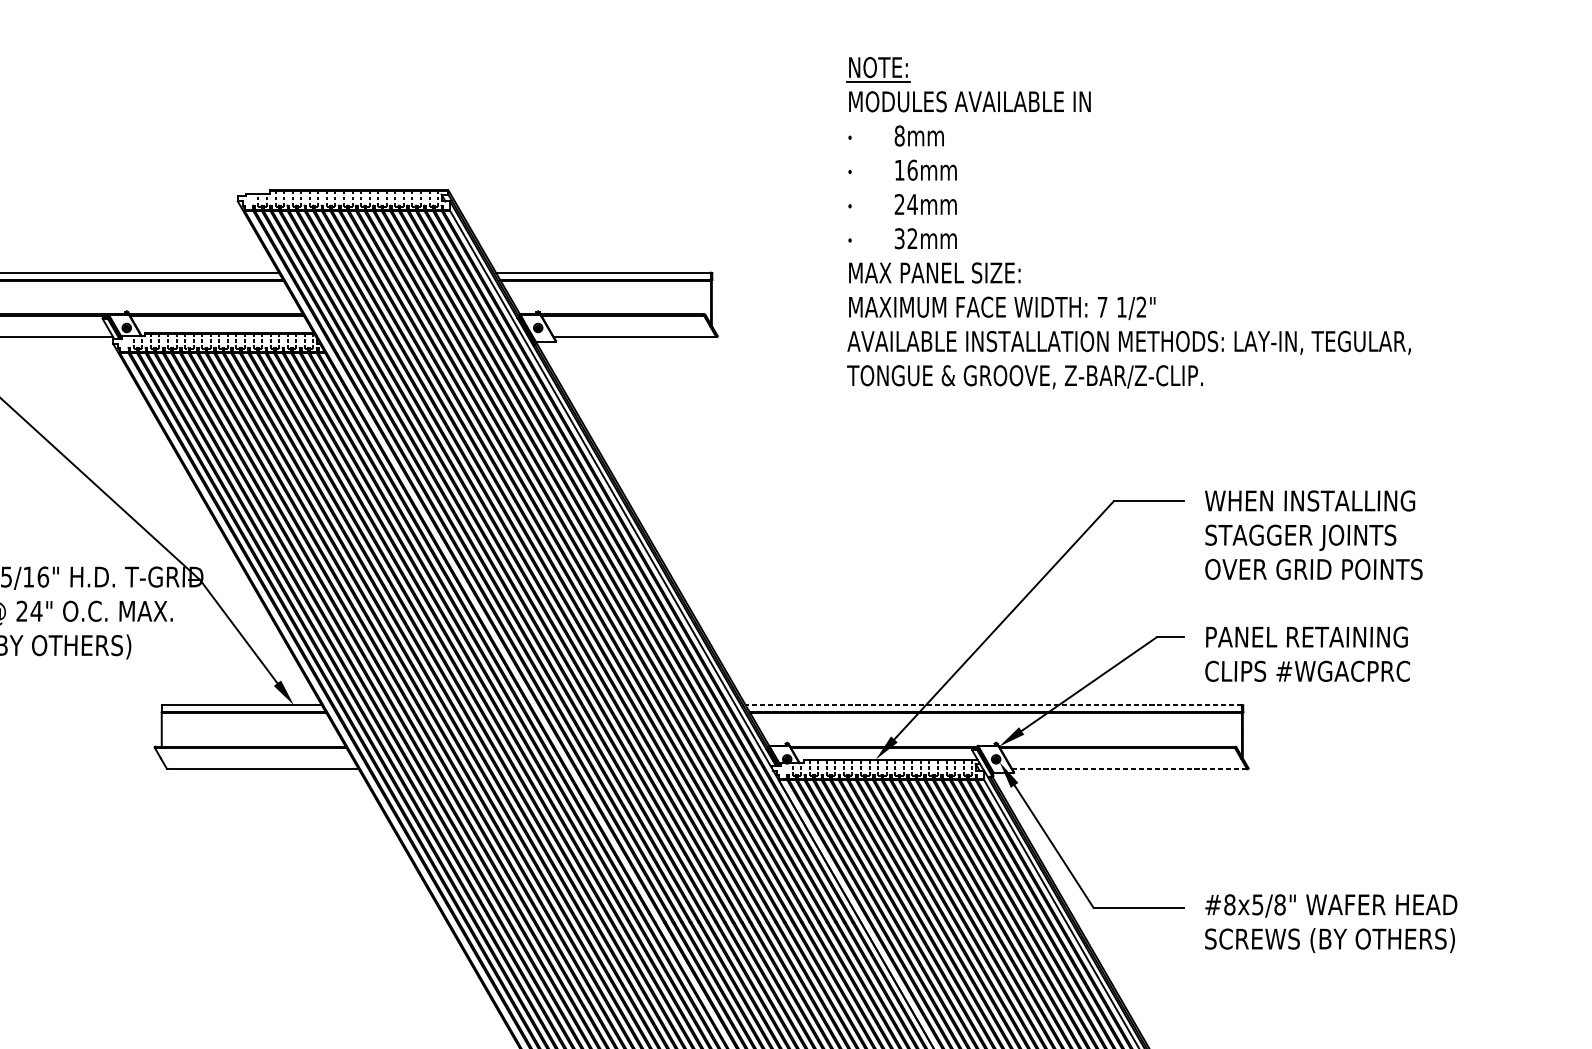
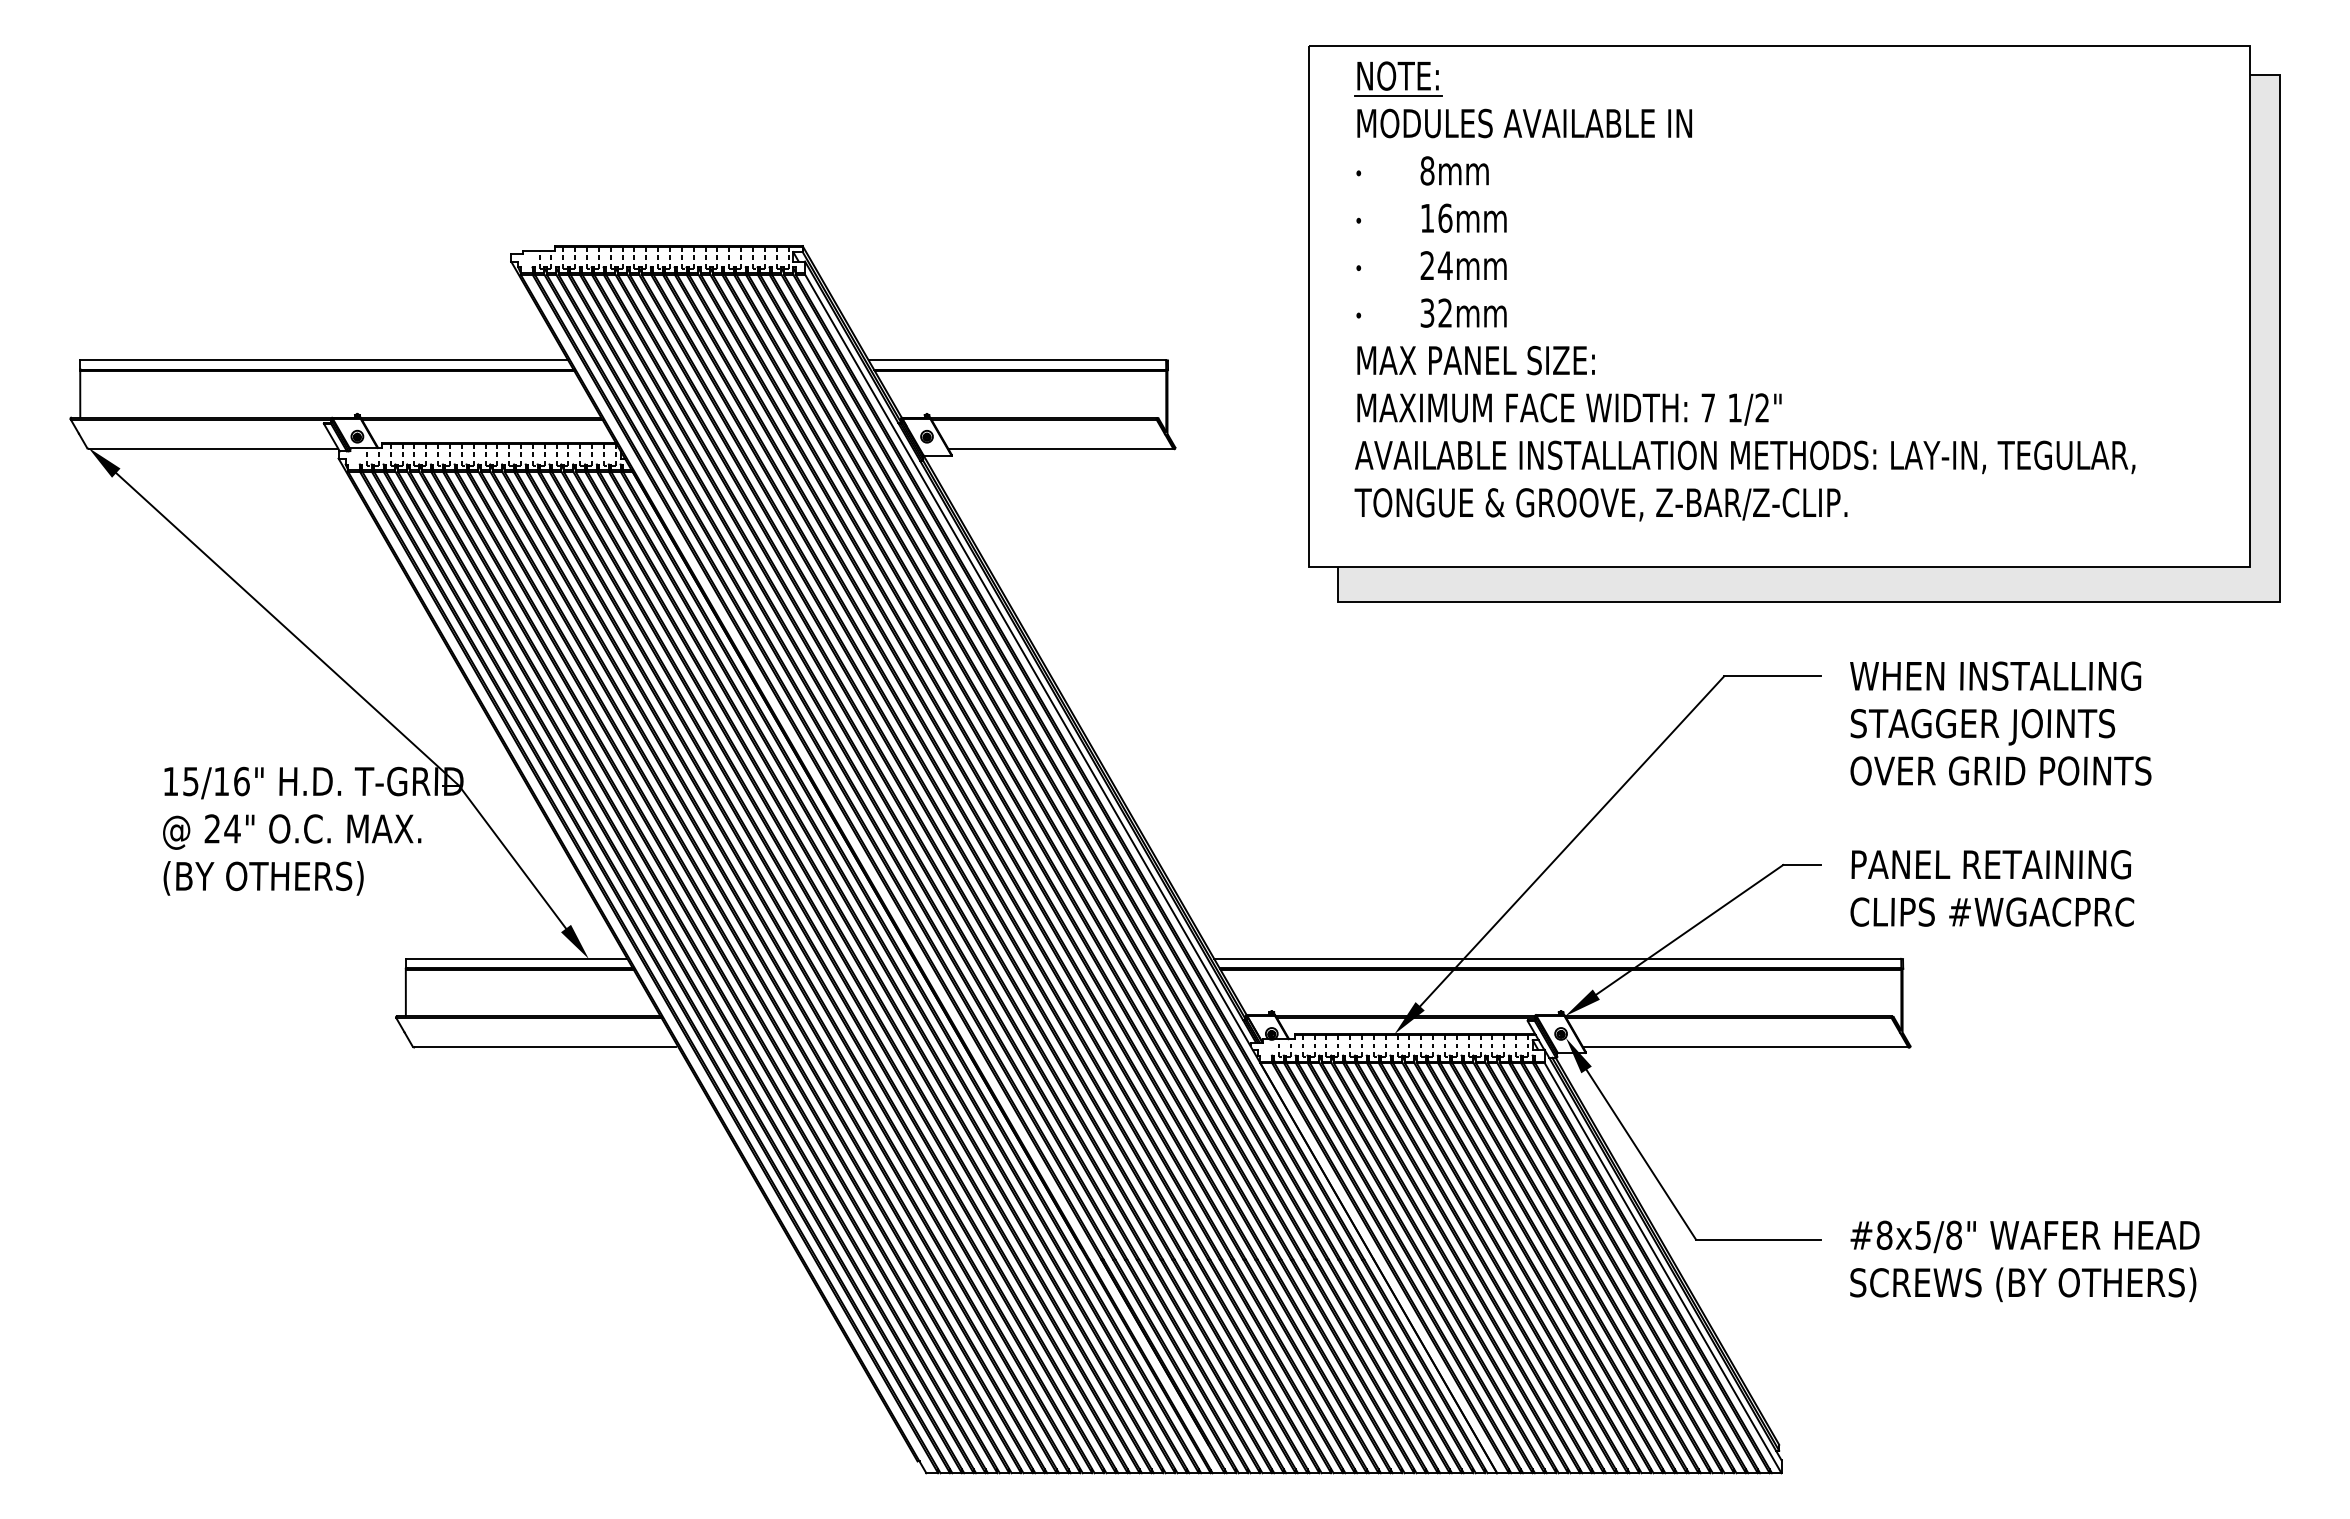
part: (1164, 246) -> (1794, 323), added
line: (993, 704) -> (1557, 958), dashed -> solid
line: (1129, 769) -> (1745, 1047), dashed -> solid

